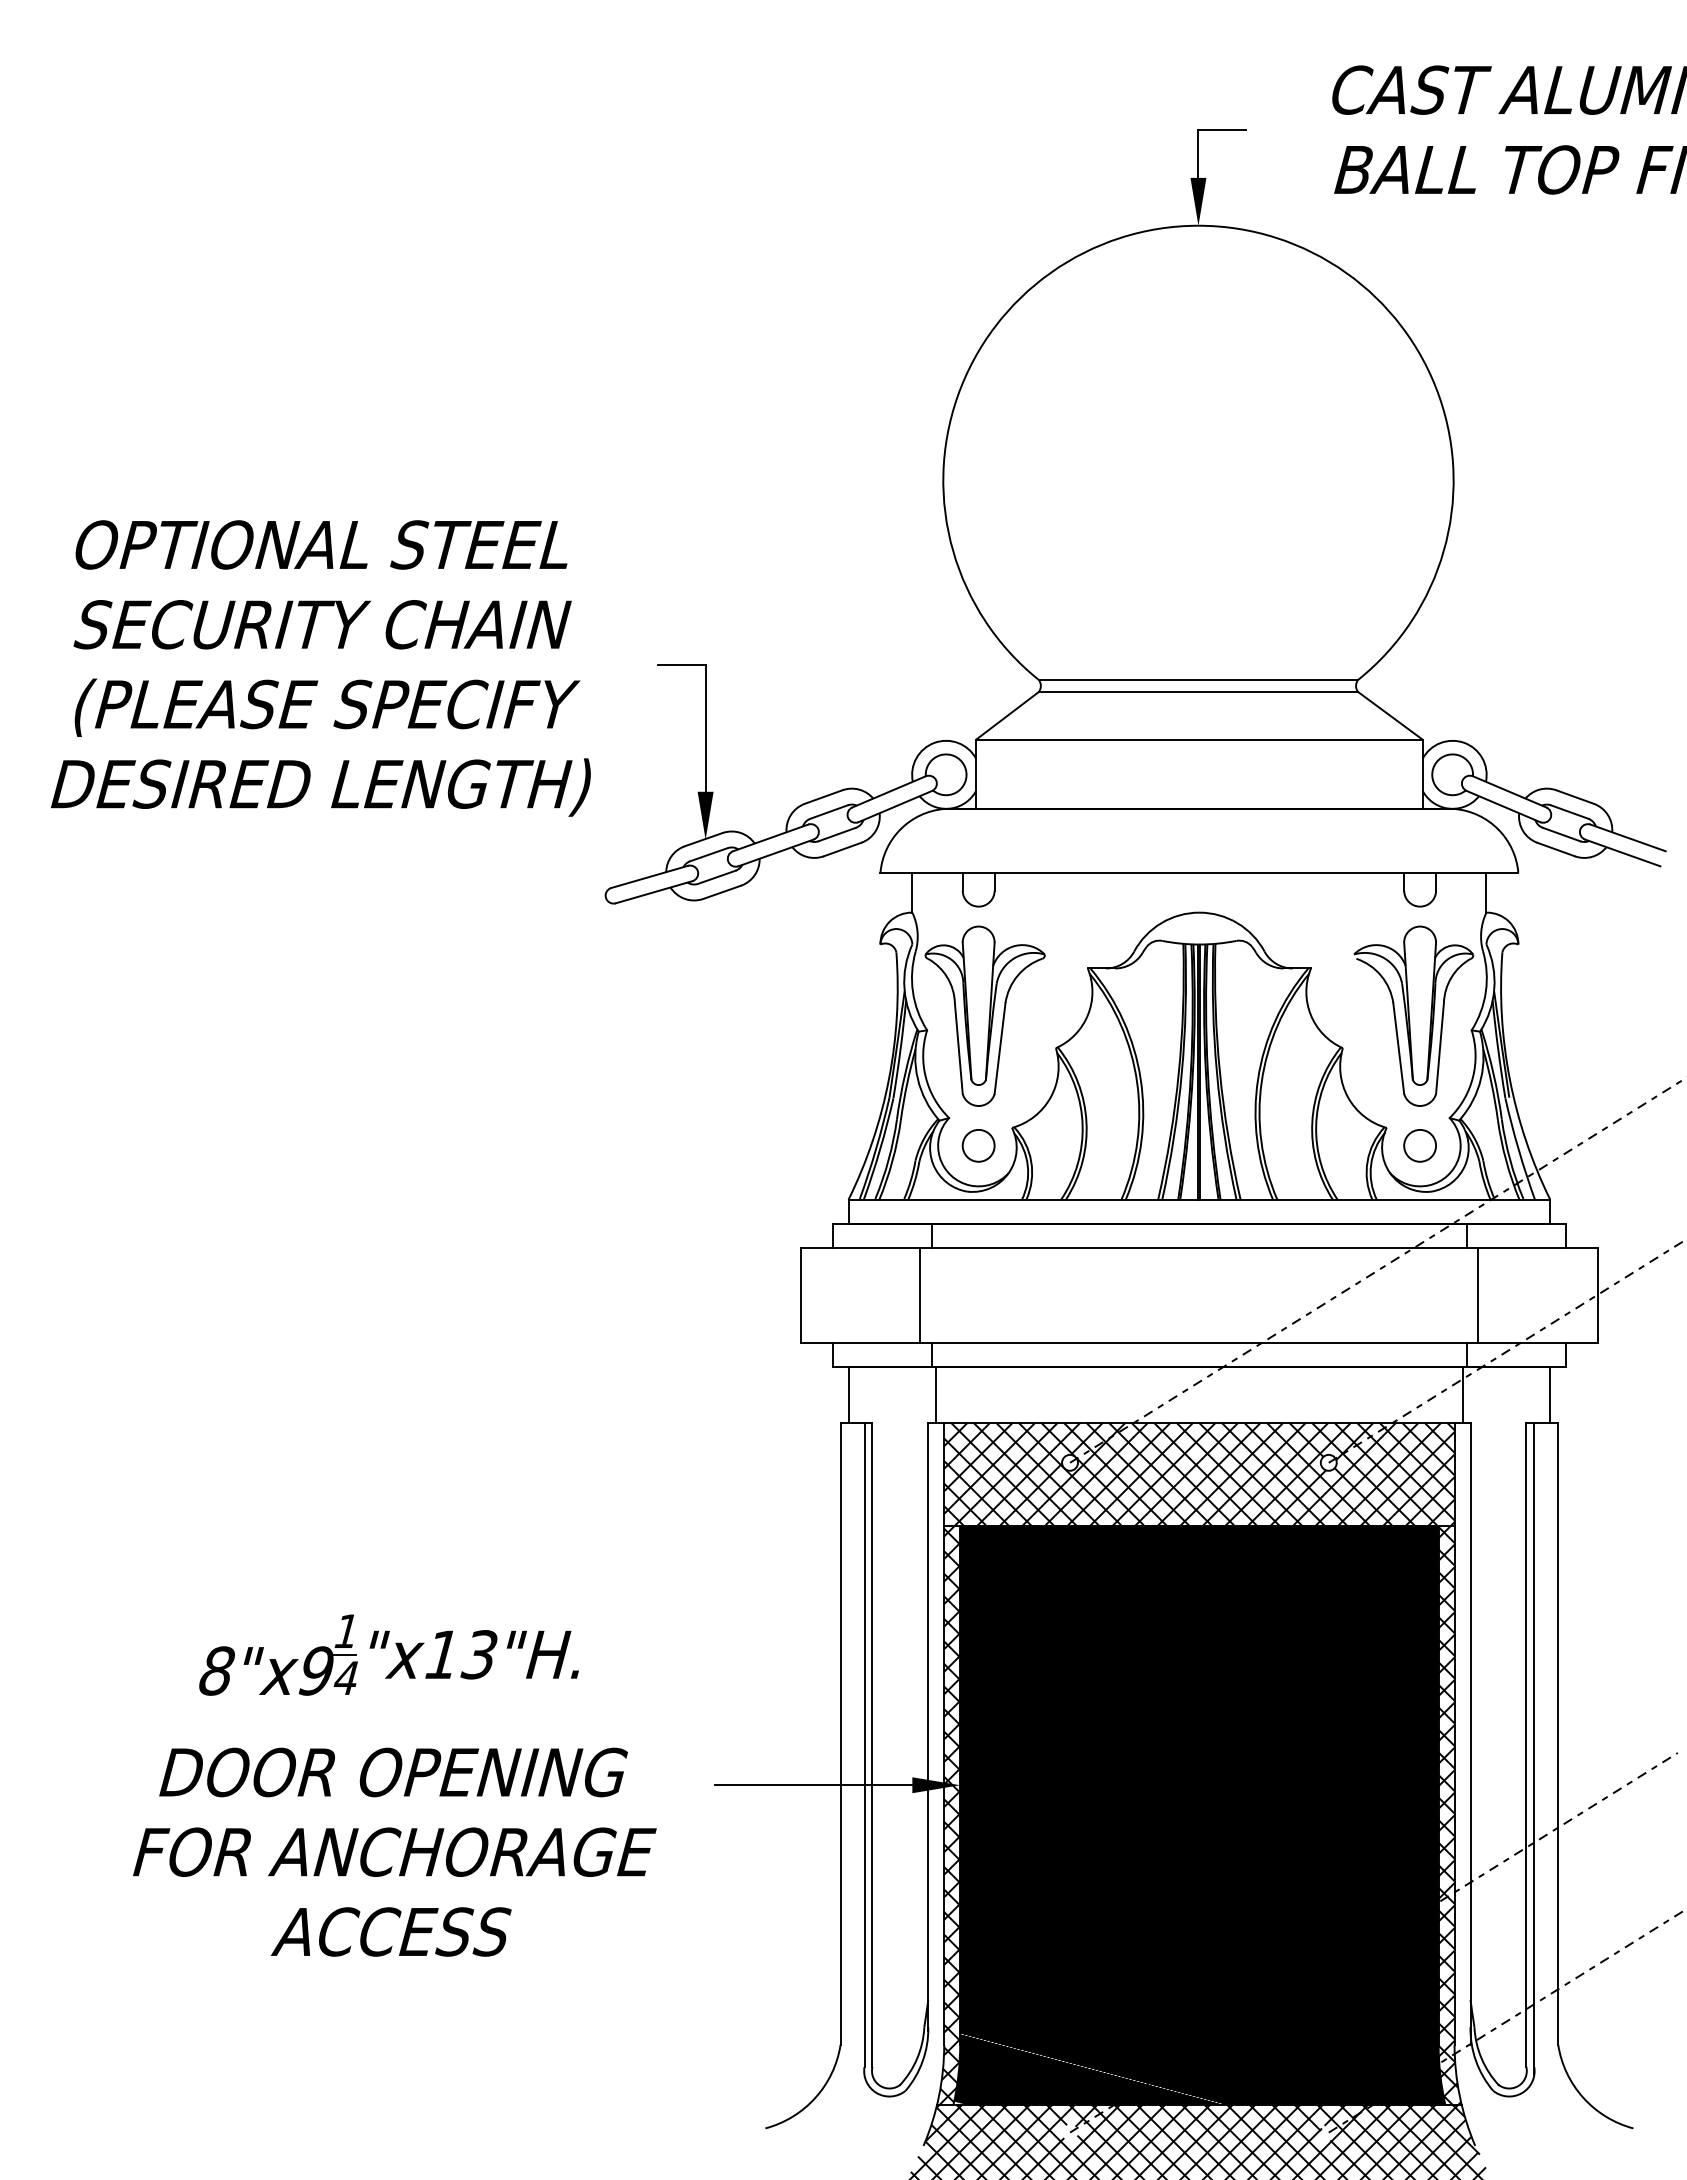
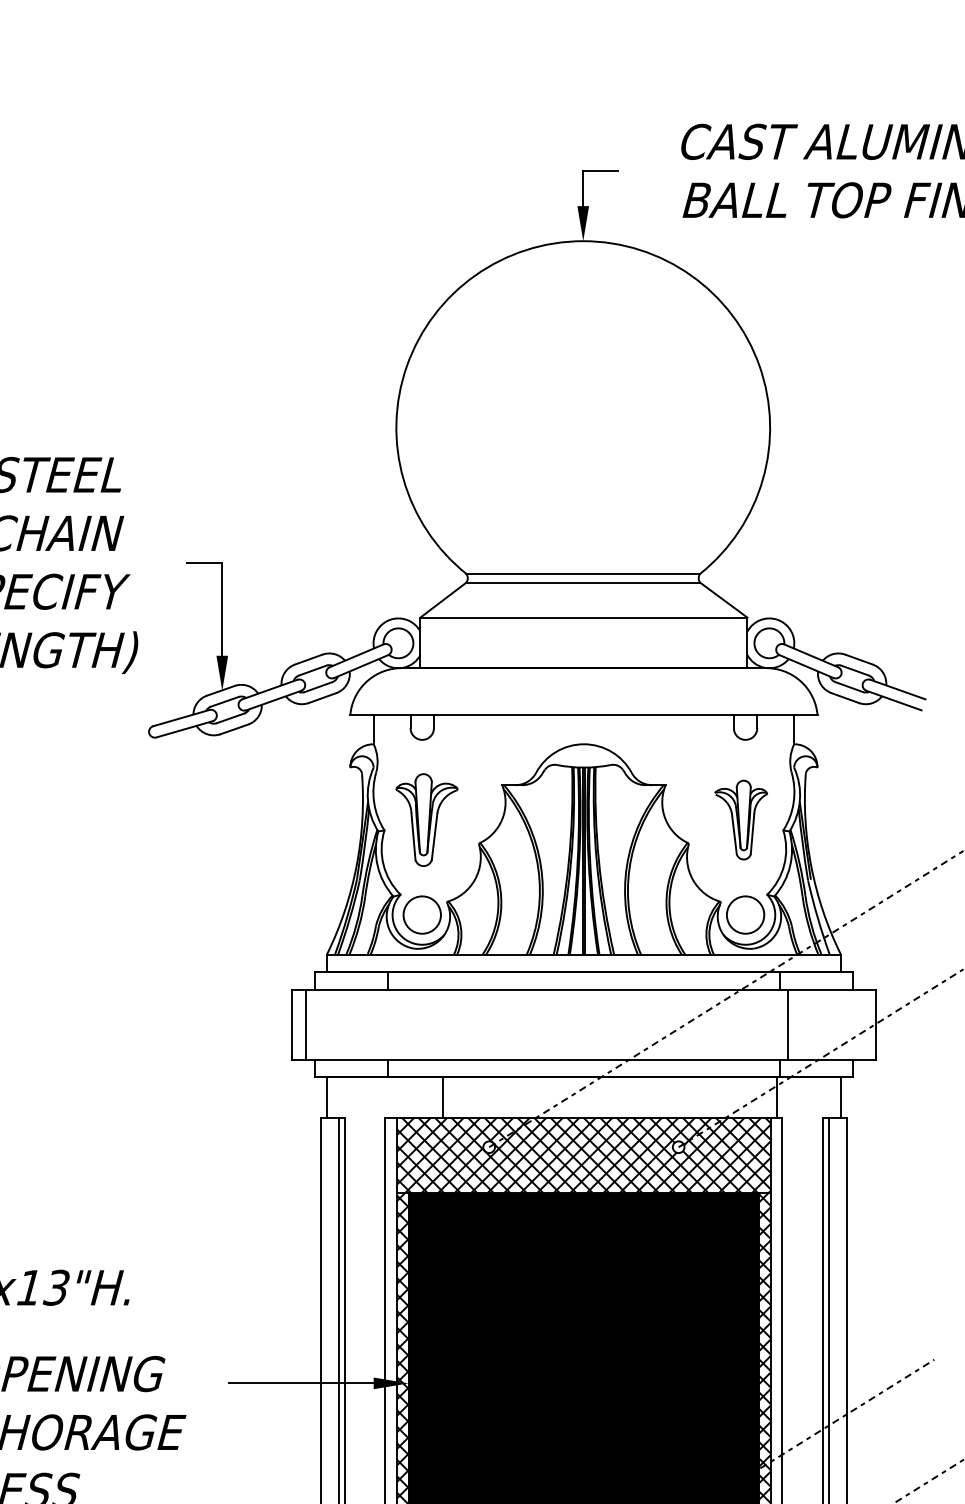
part: (984, 1015) -> (426, 819), size x0.7
part: (1413, 1015) -> (740, 819), size x0.6
circle: (978, 1145) -> (422, 914), size x1.6
circle: (1420, 1145) -> (745, 914), size x1.6
line: (920, 1295) -> (305, 1024), moved
line: (936, 1394) -> (443, 1097), moved

